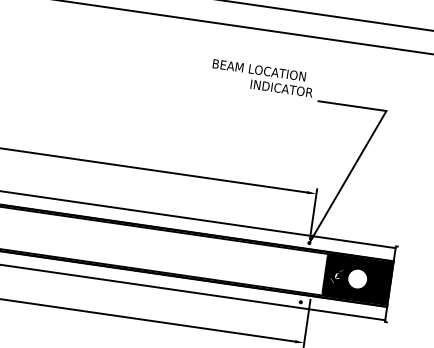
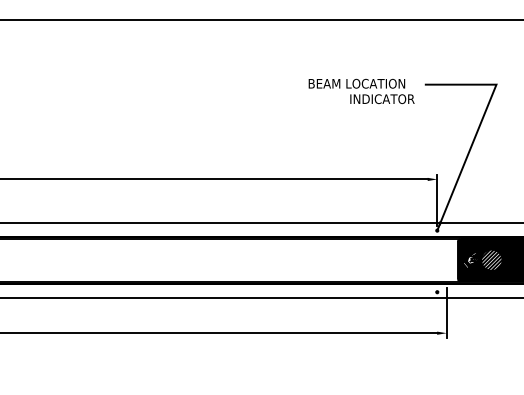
text: (262, 78) -> (361, 91), moved
hatch: (357, 278) -> (491, 259), added

